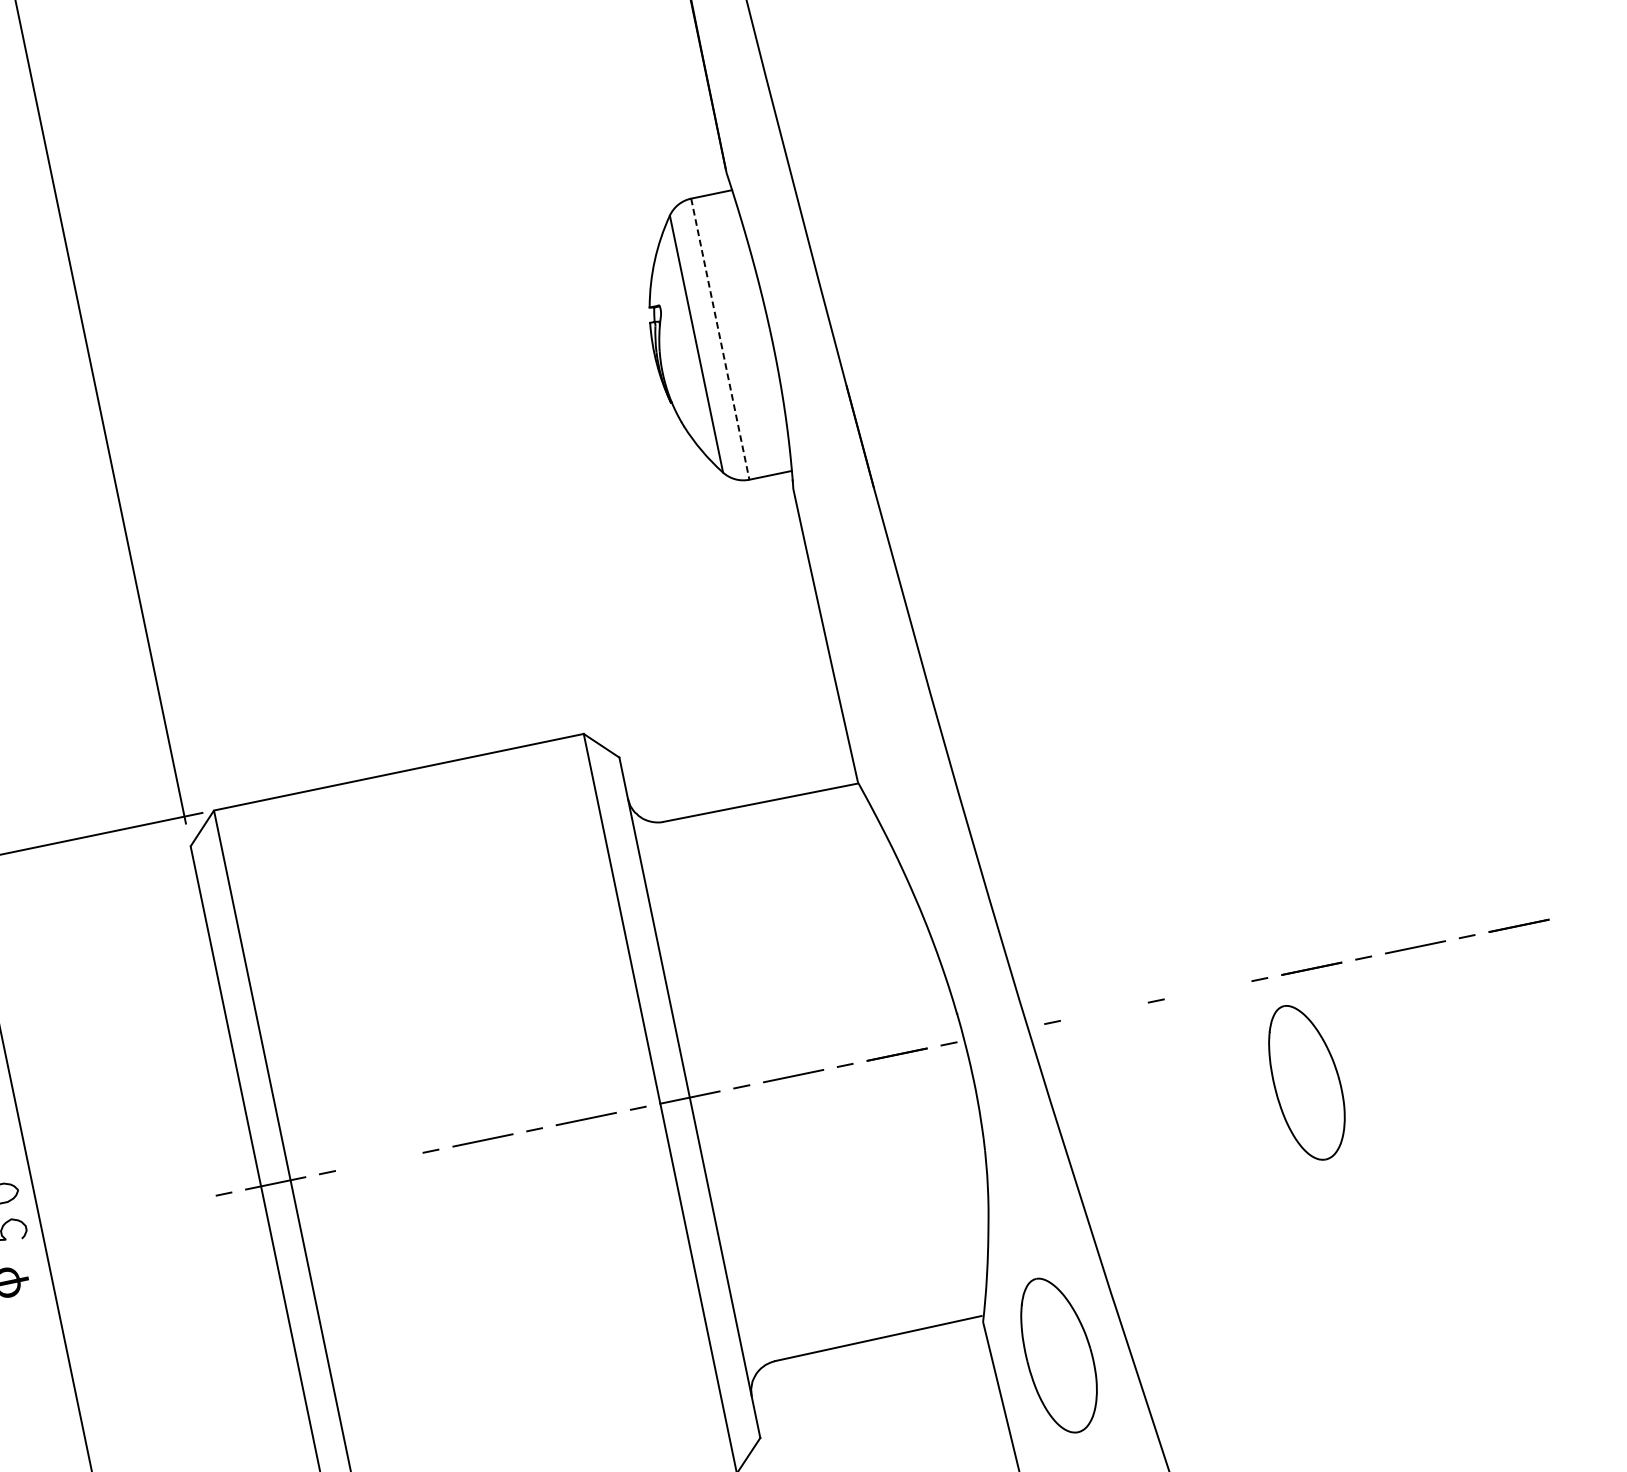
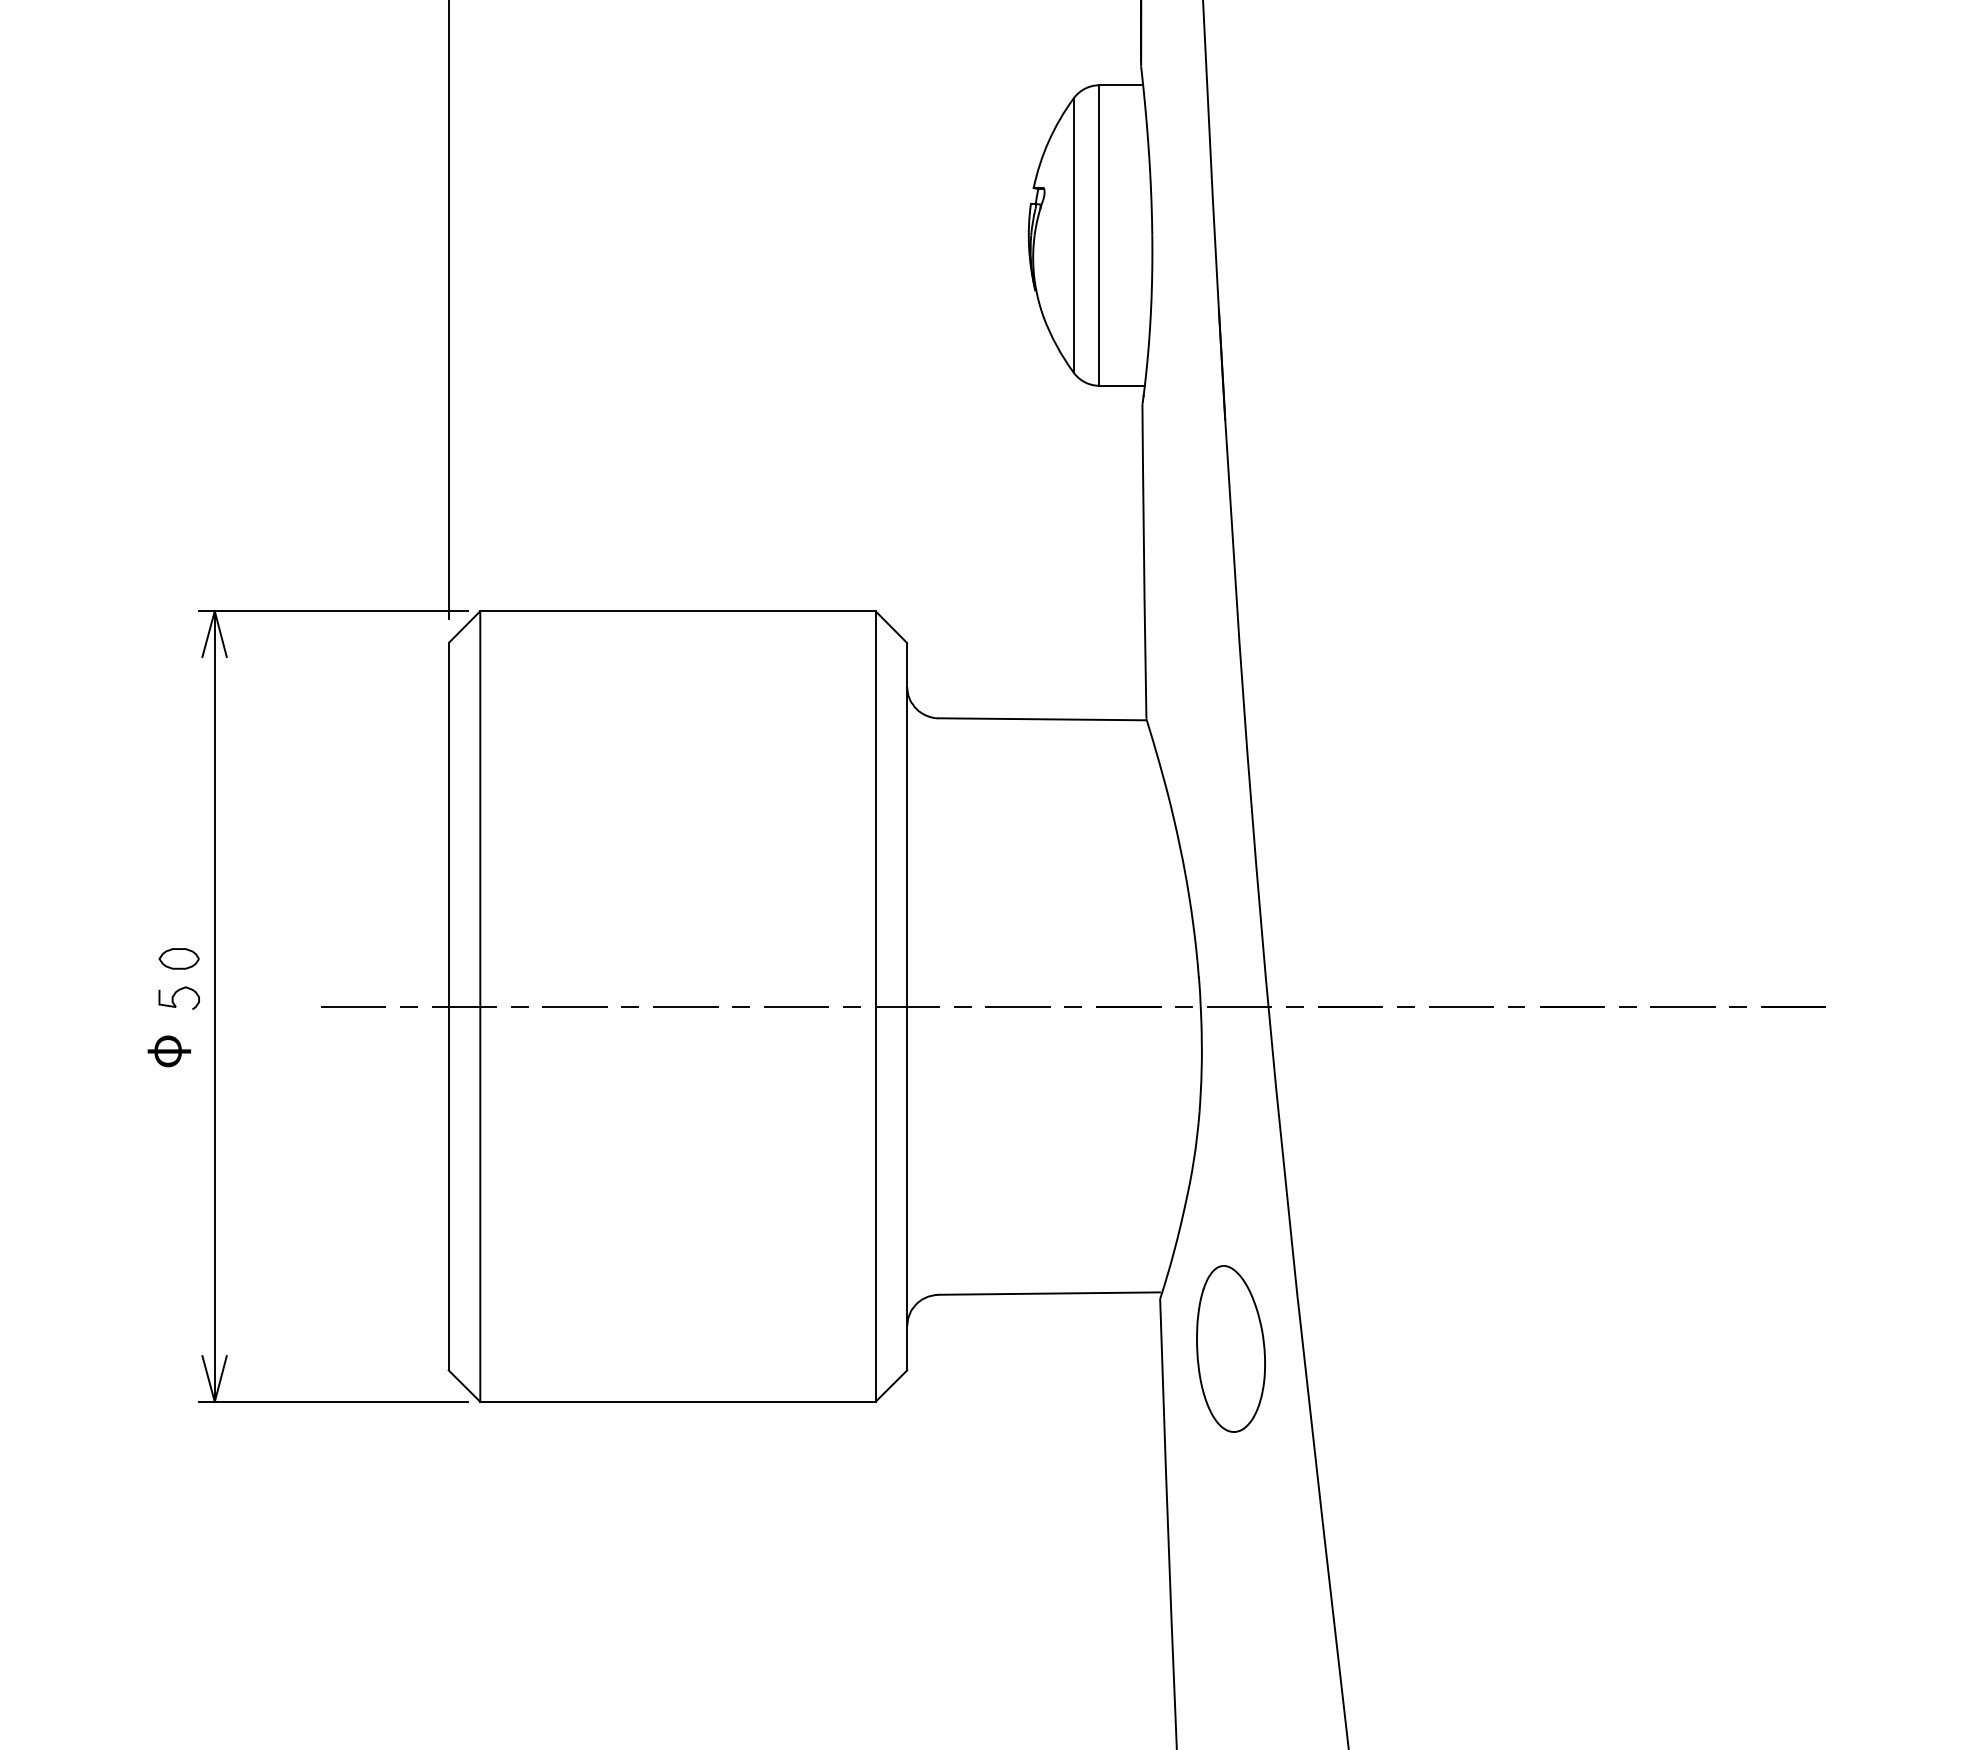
line: (720, 340) -> (1099, 236), dashed -> solid
line: (1207, 990) -> (1460, 1006), added
line: (1104, 1011) -> (1350, 1006), added
line: (1000, 1033) -> (1239, 1006), added
part: (1306, 1082) -> (1542, 1121), removed
line: (378, 1161) -> (574, 1006), added
line: (171, 1204) -> (353, 1006), added

